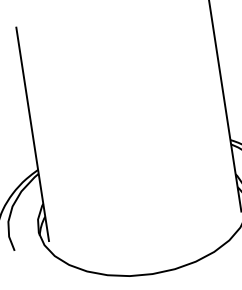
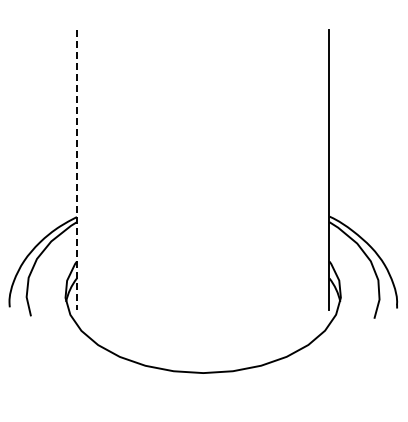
line: (32, 134) -> (76, 170), solid -> dashed

